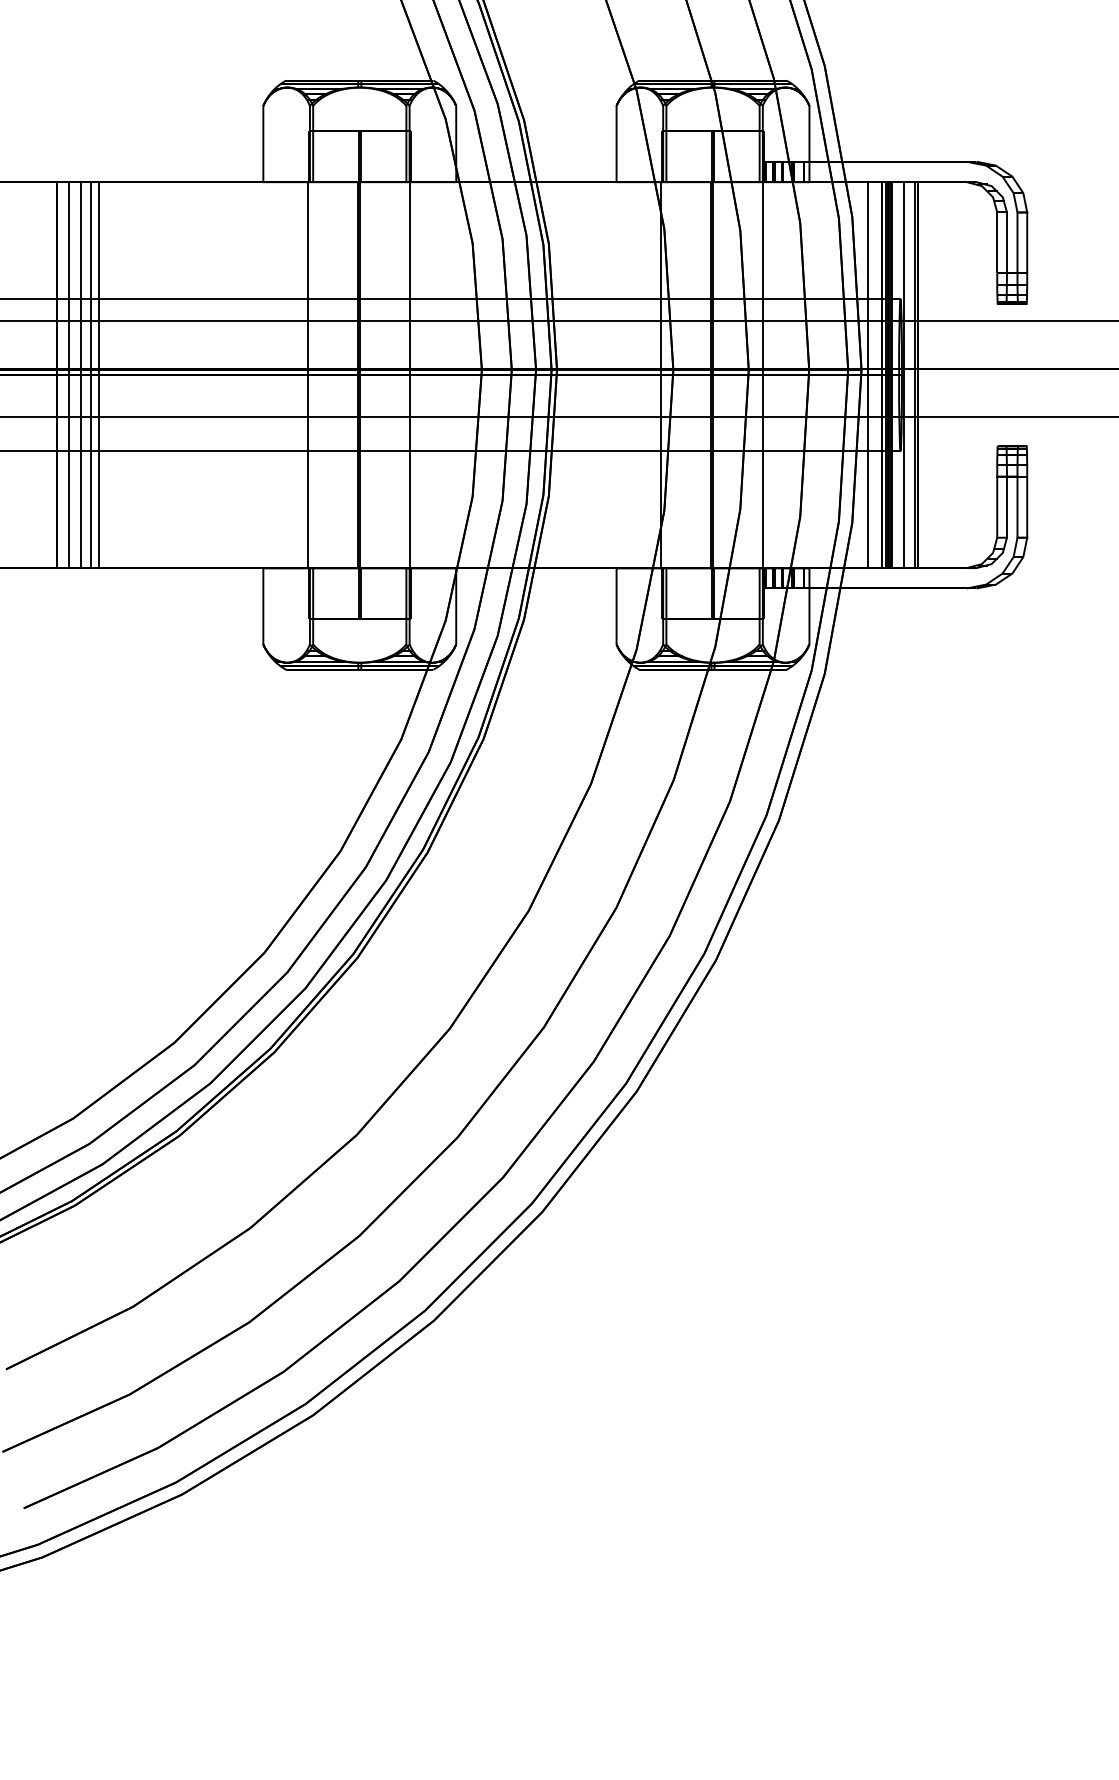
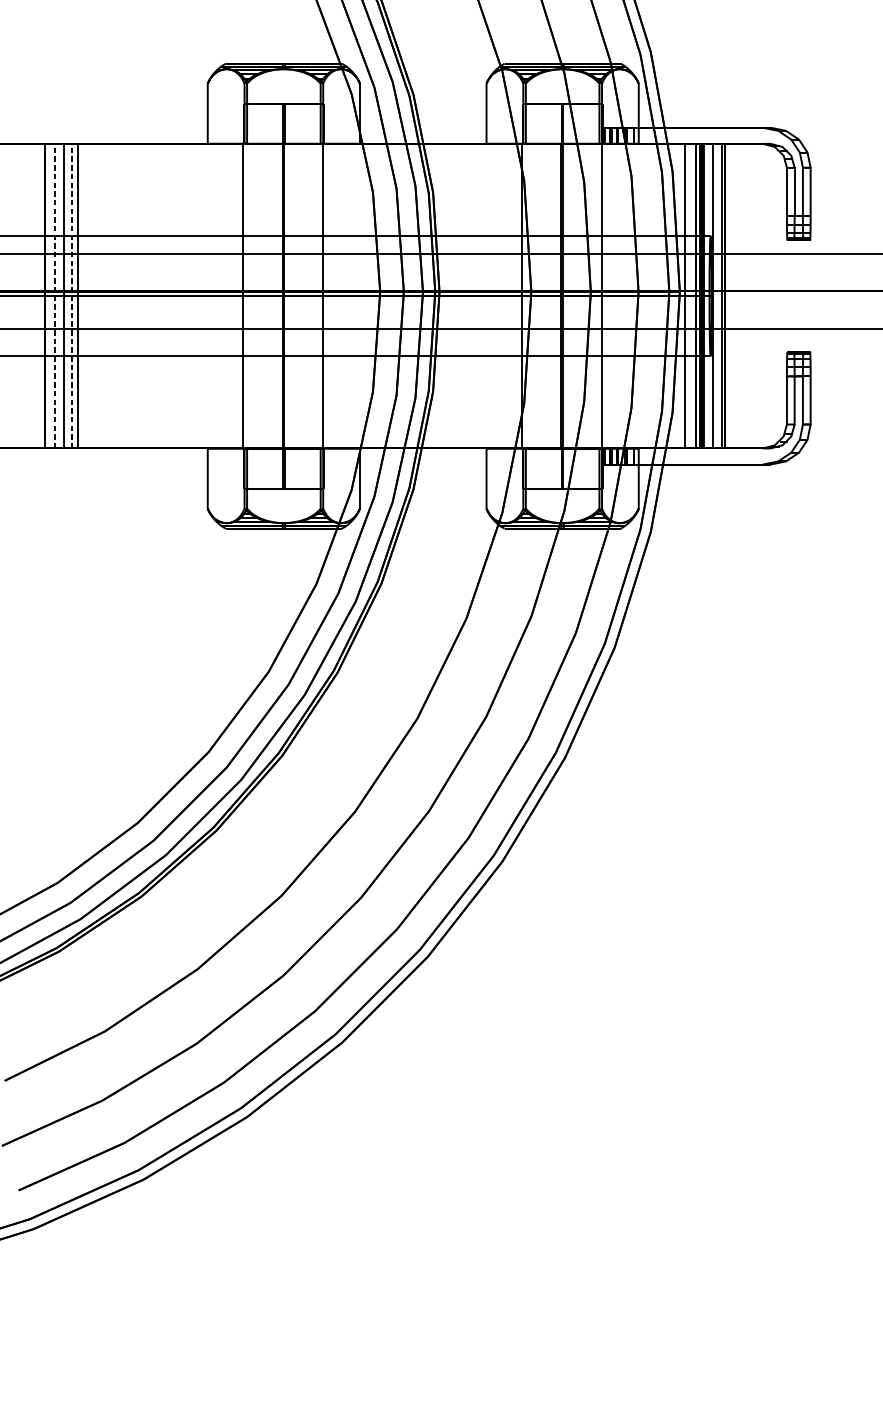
line: (69, 375) -> (54, 296), solid -> dashed
line: (90, 375) -> (71, 296), solid -> dashed

